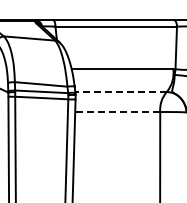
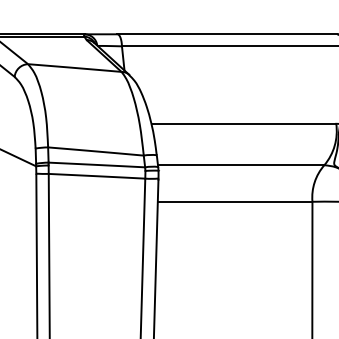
line: (120, 91) -> (240, 164), dashed -> solid
line: (117, 112) -> (234, 202), dashed -> solid

